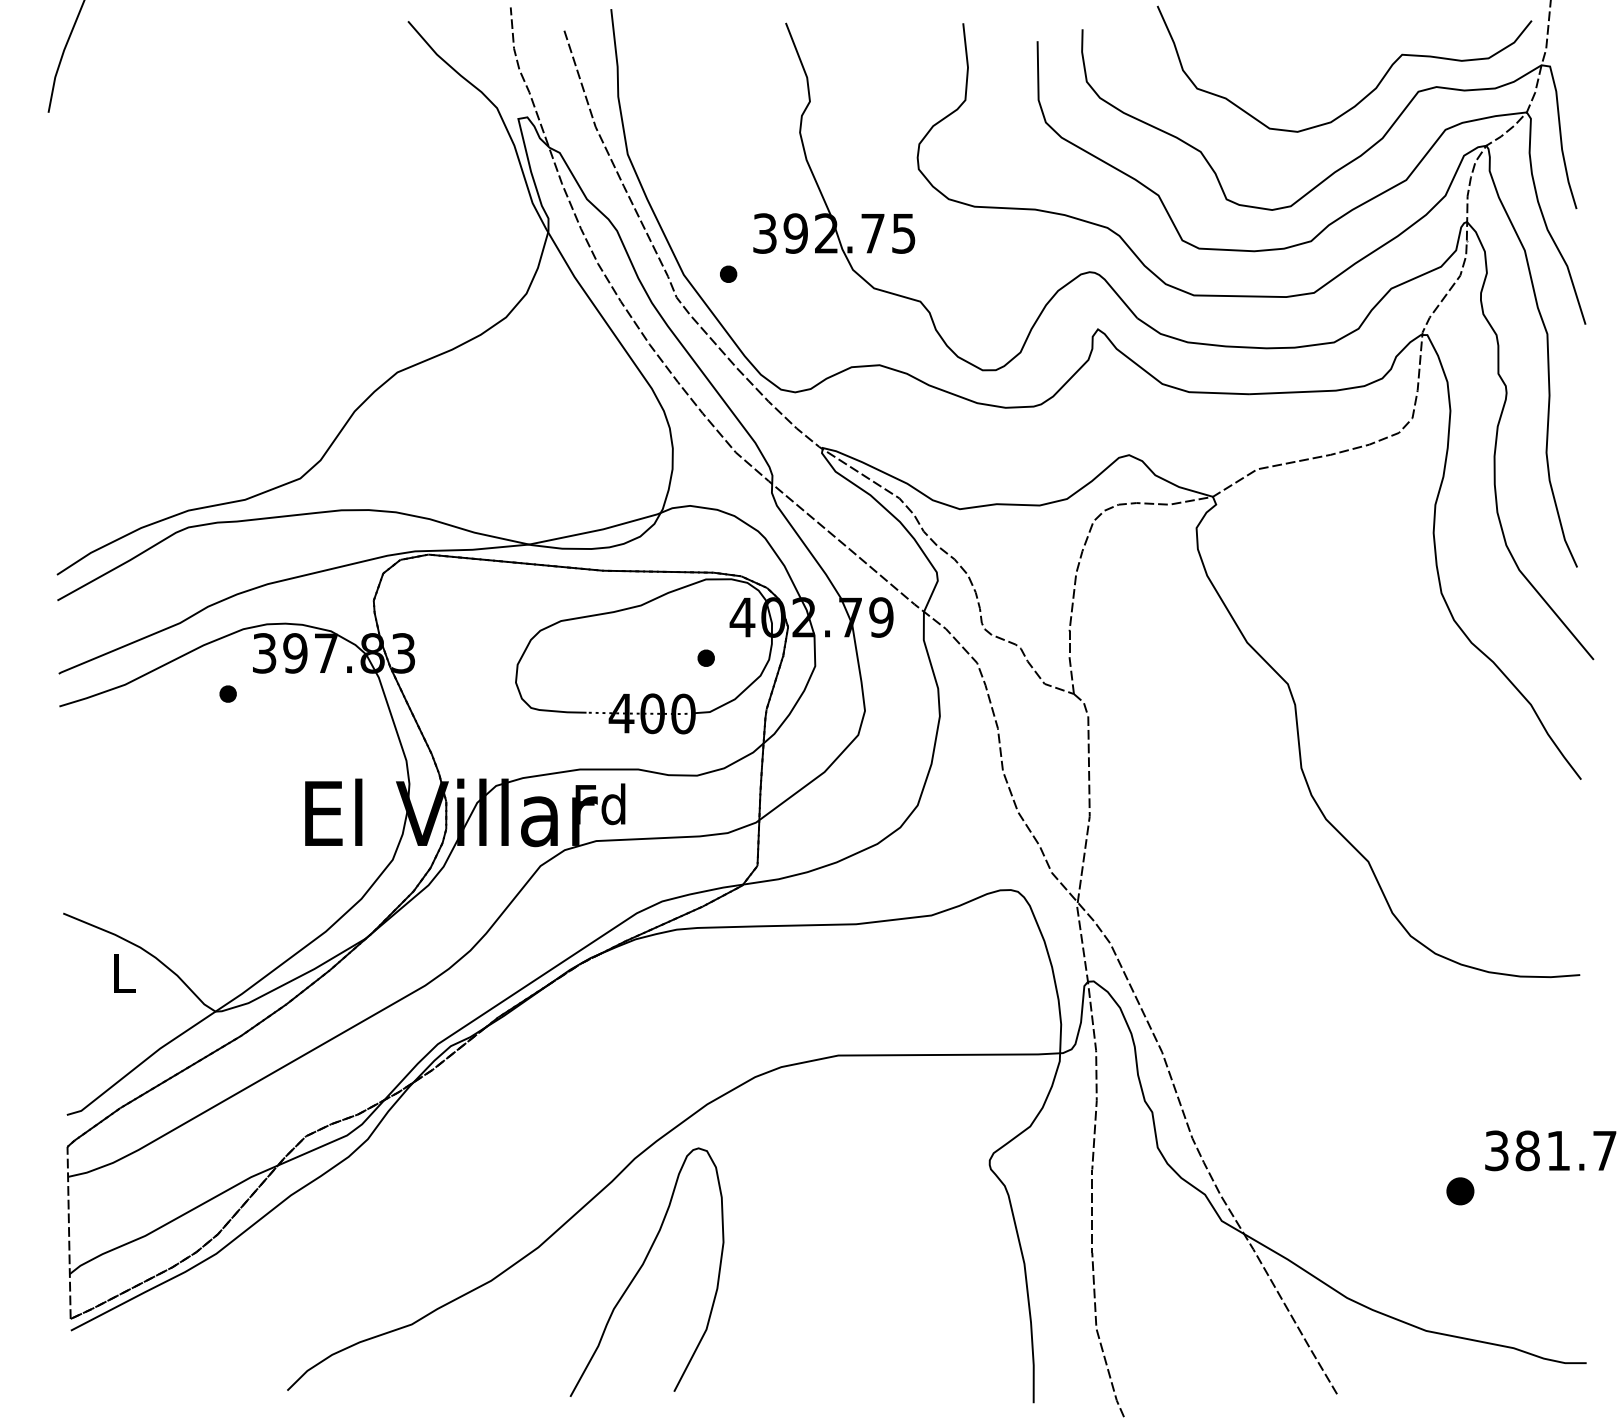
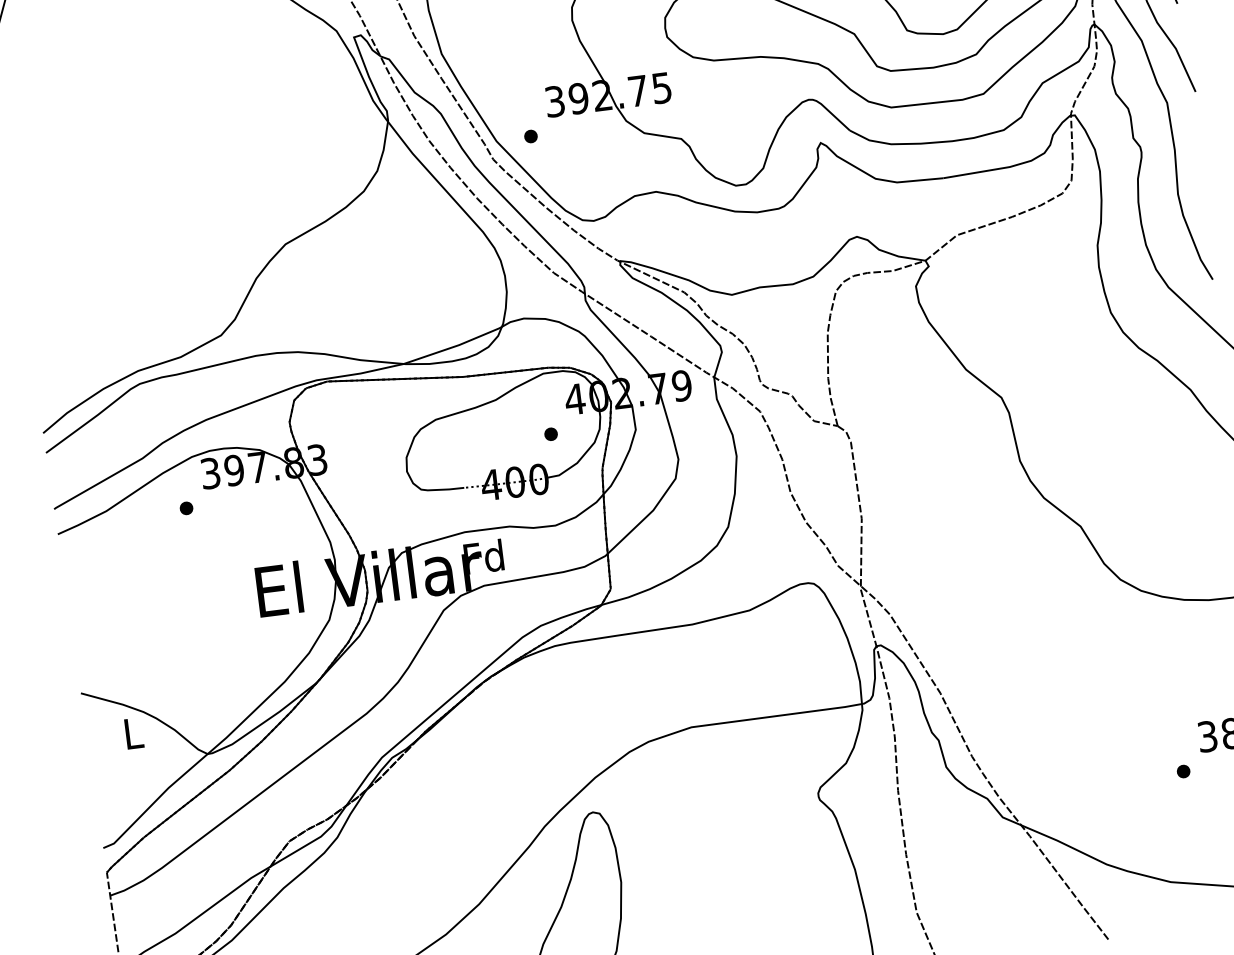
part: (1460, 1191) -> (1183, 771), size x0.62

